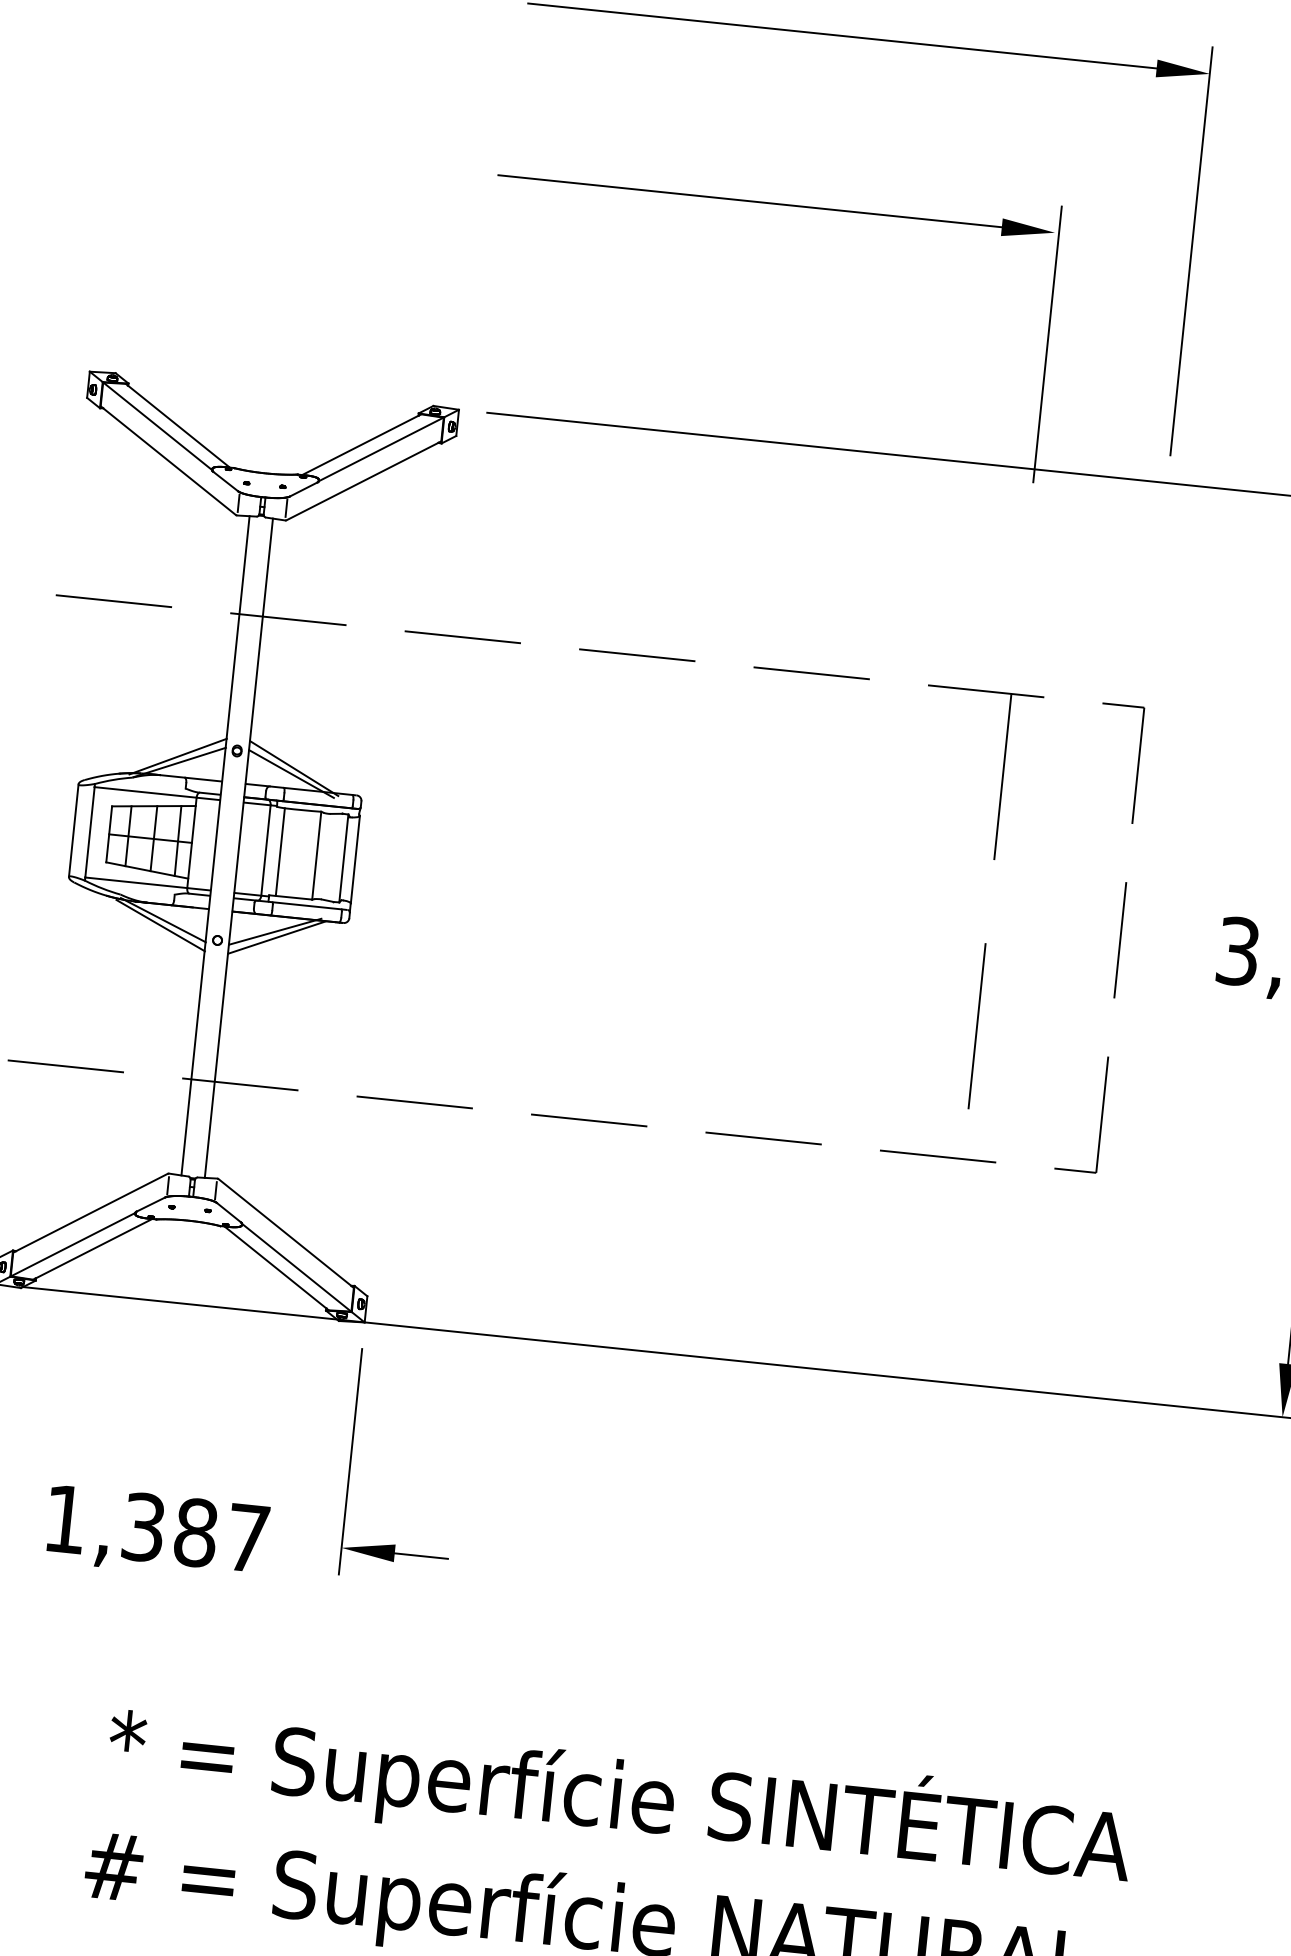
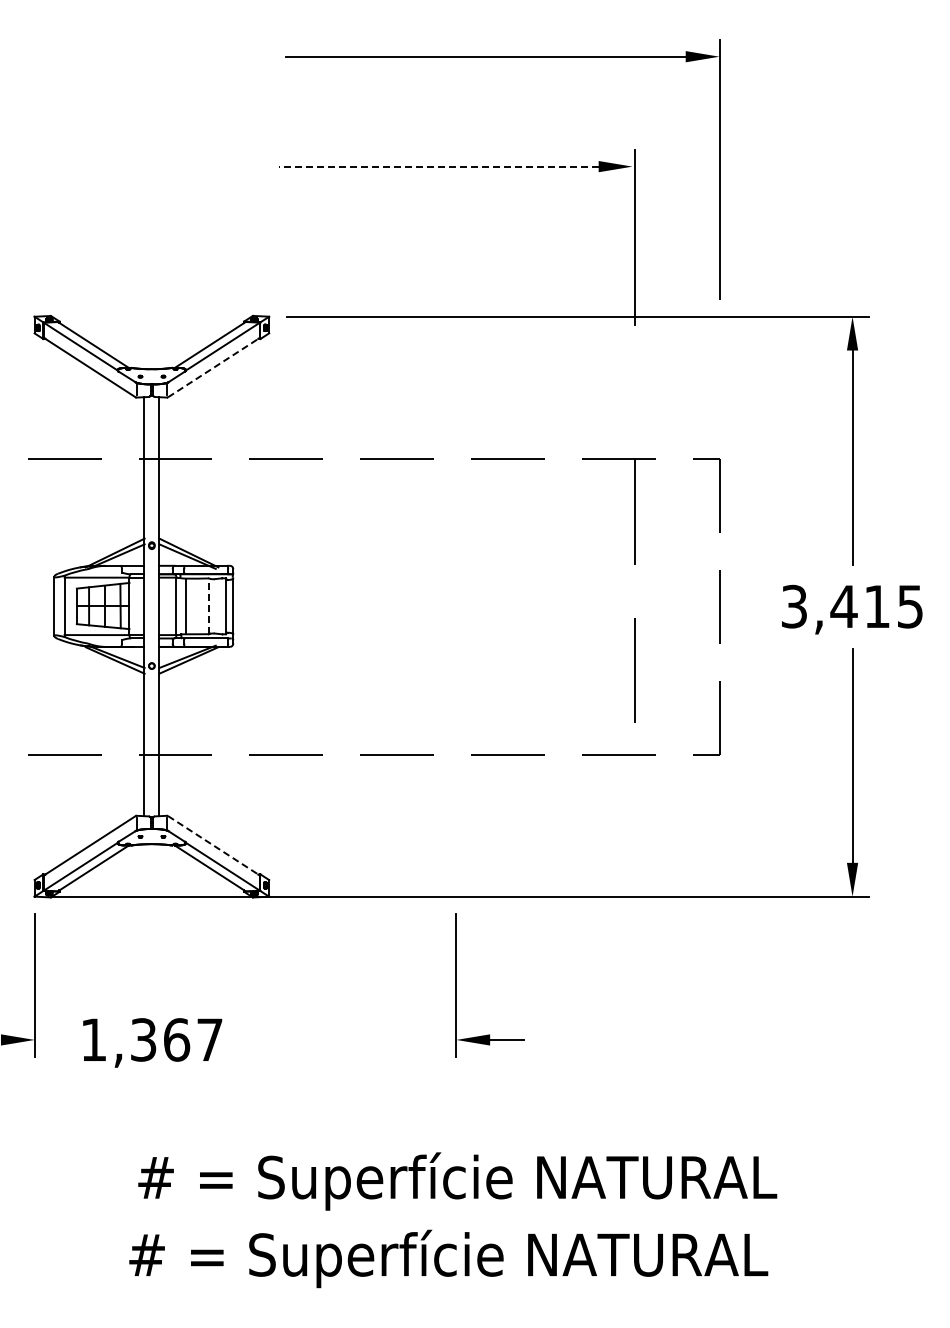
line: (749, 200) -> (438, 166), solid -> dashed
line: (364, 480) -> (214, 367), solid -> dashed
line: (316, 855) -> (208, 606), solid -> dashed
line: (286, 1232) -> (214, 845), solid -> dashed
part: (350, 1462) -> (456, 985), moved
text: (195, 1532) -> (176, 1039), 1,387 -> 1,367
text: (620, 1795) -> (460, 1177), * = Superfície SINTÉTICA -> # = Superfície NATURAL

